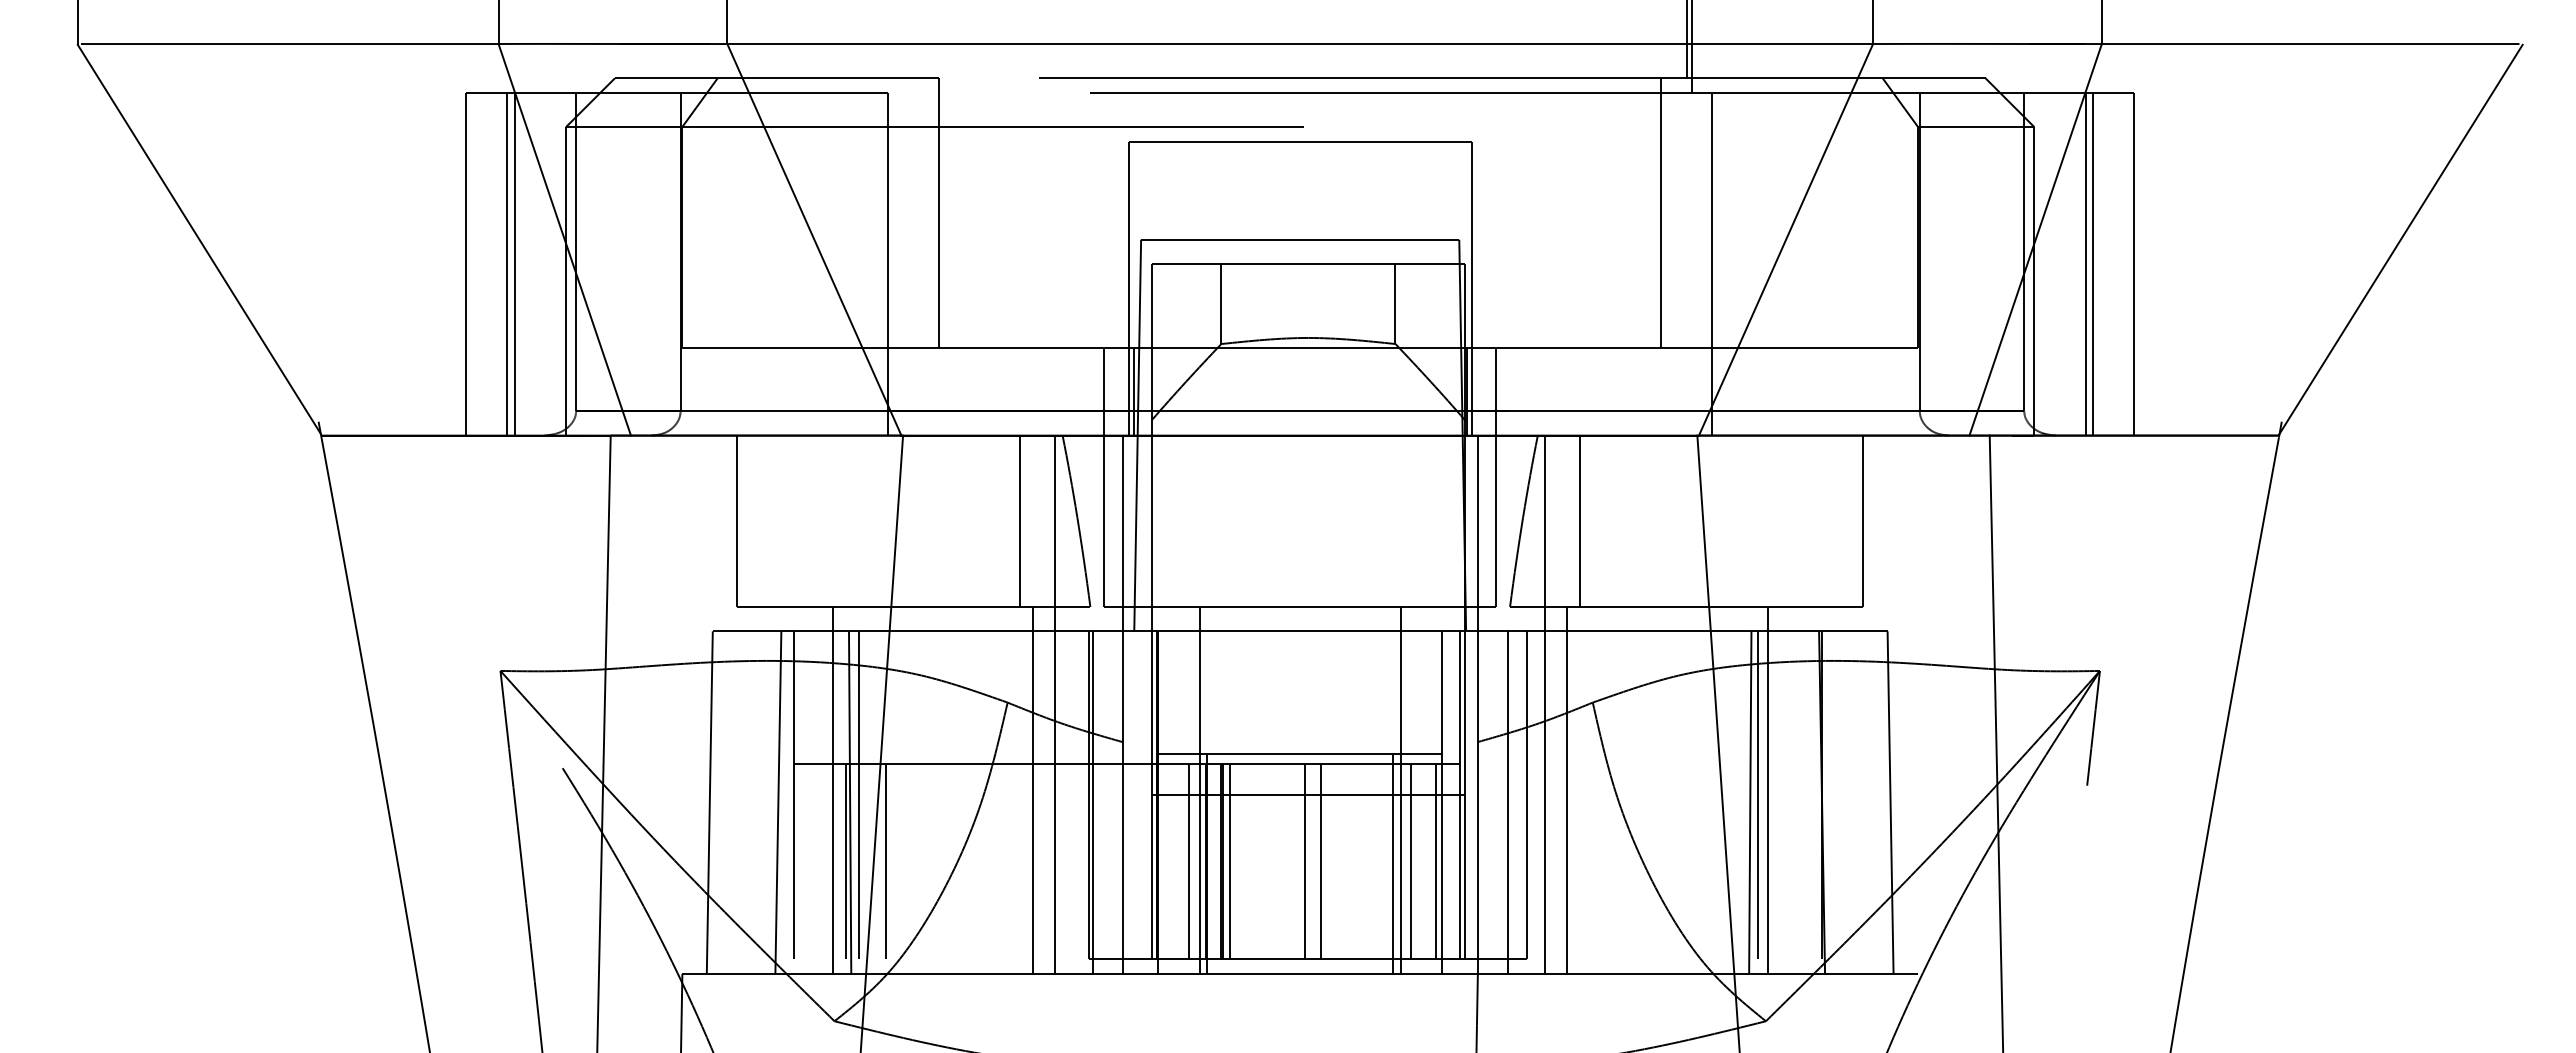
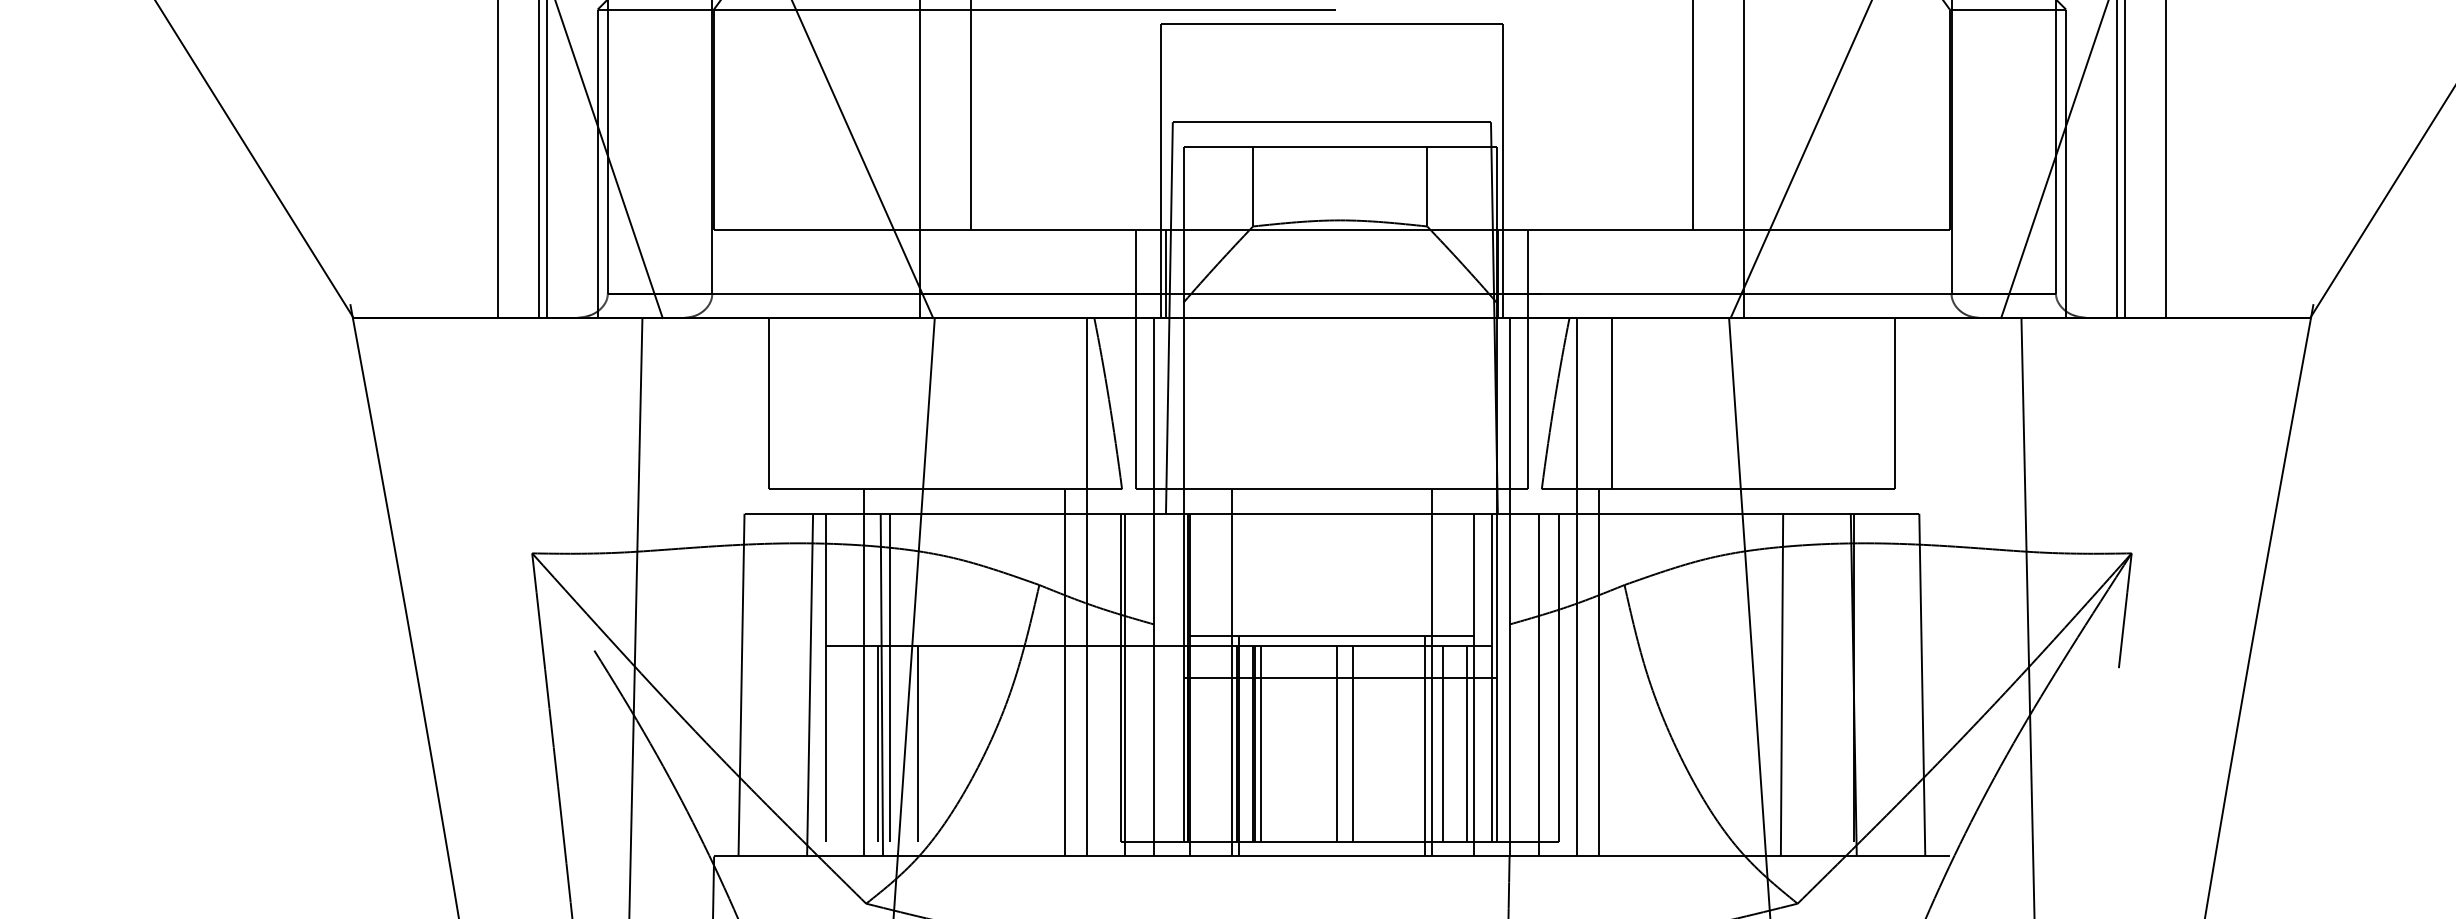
line: (1020, 520) -> (1052, 402), removed
line: (1767, 790) -> (1799, 672), removed
line: (1758, 795) -> (1790, 677), removed
line: (1189, 861) -> (1221, 743), removed

